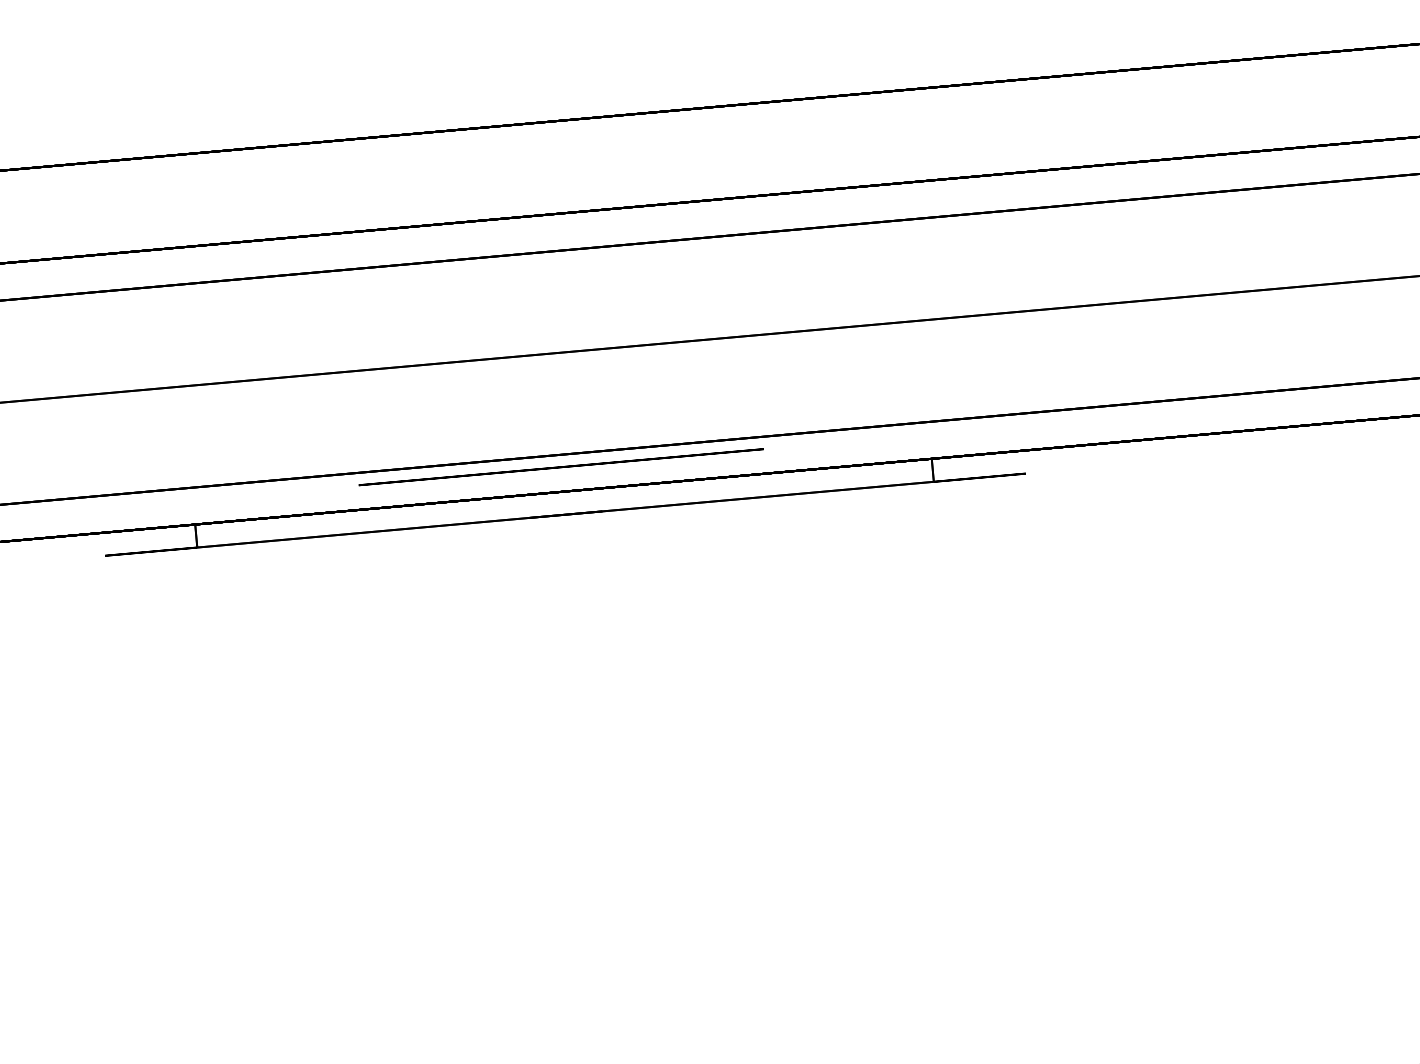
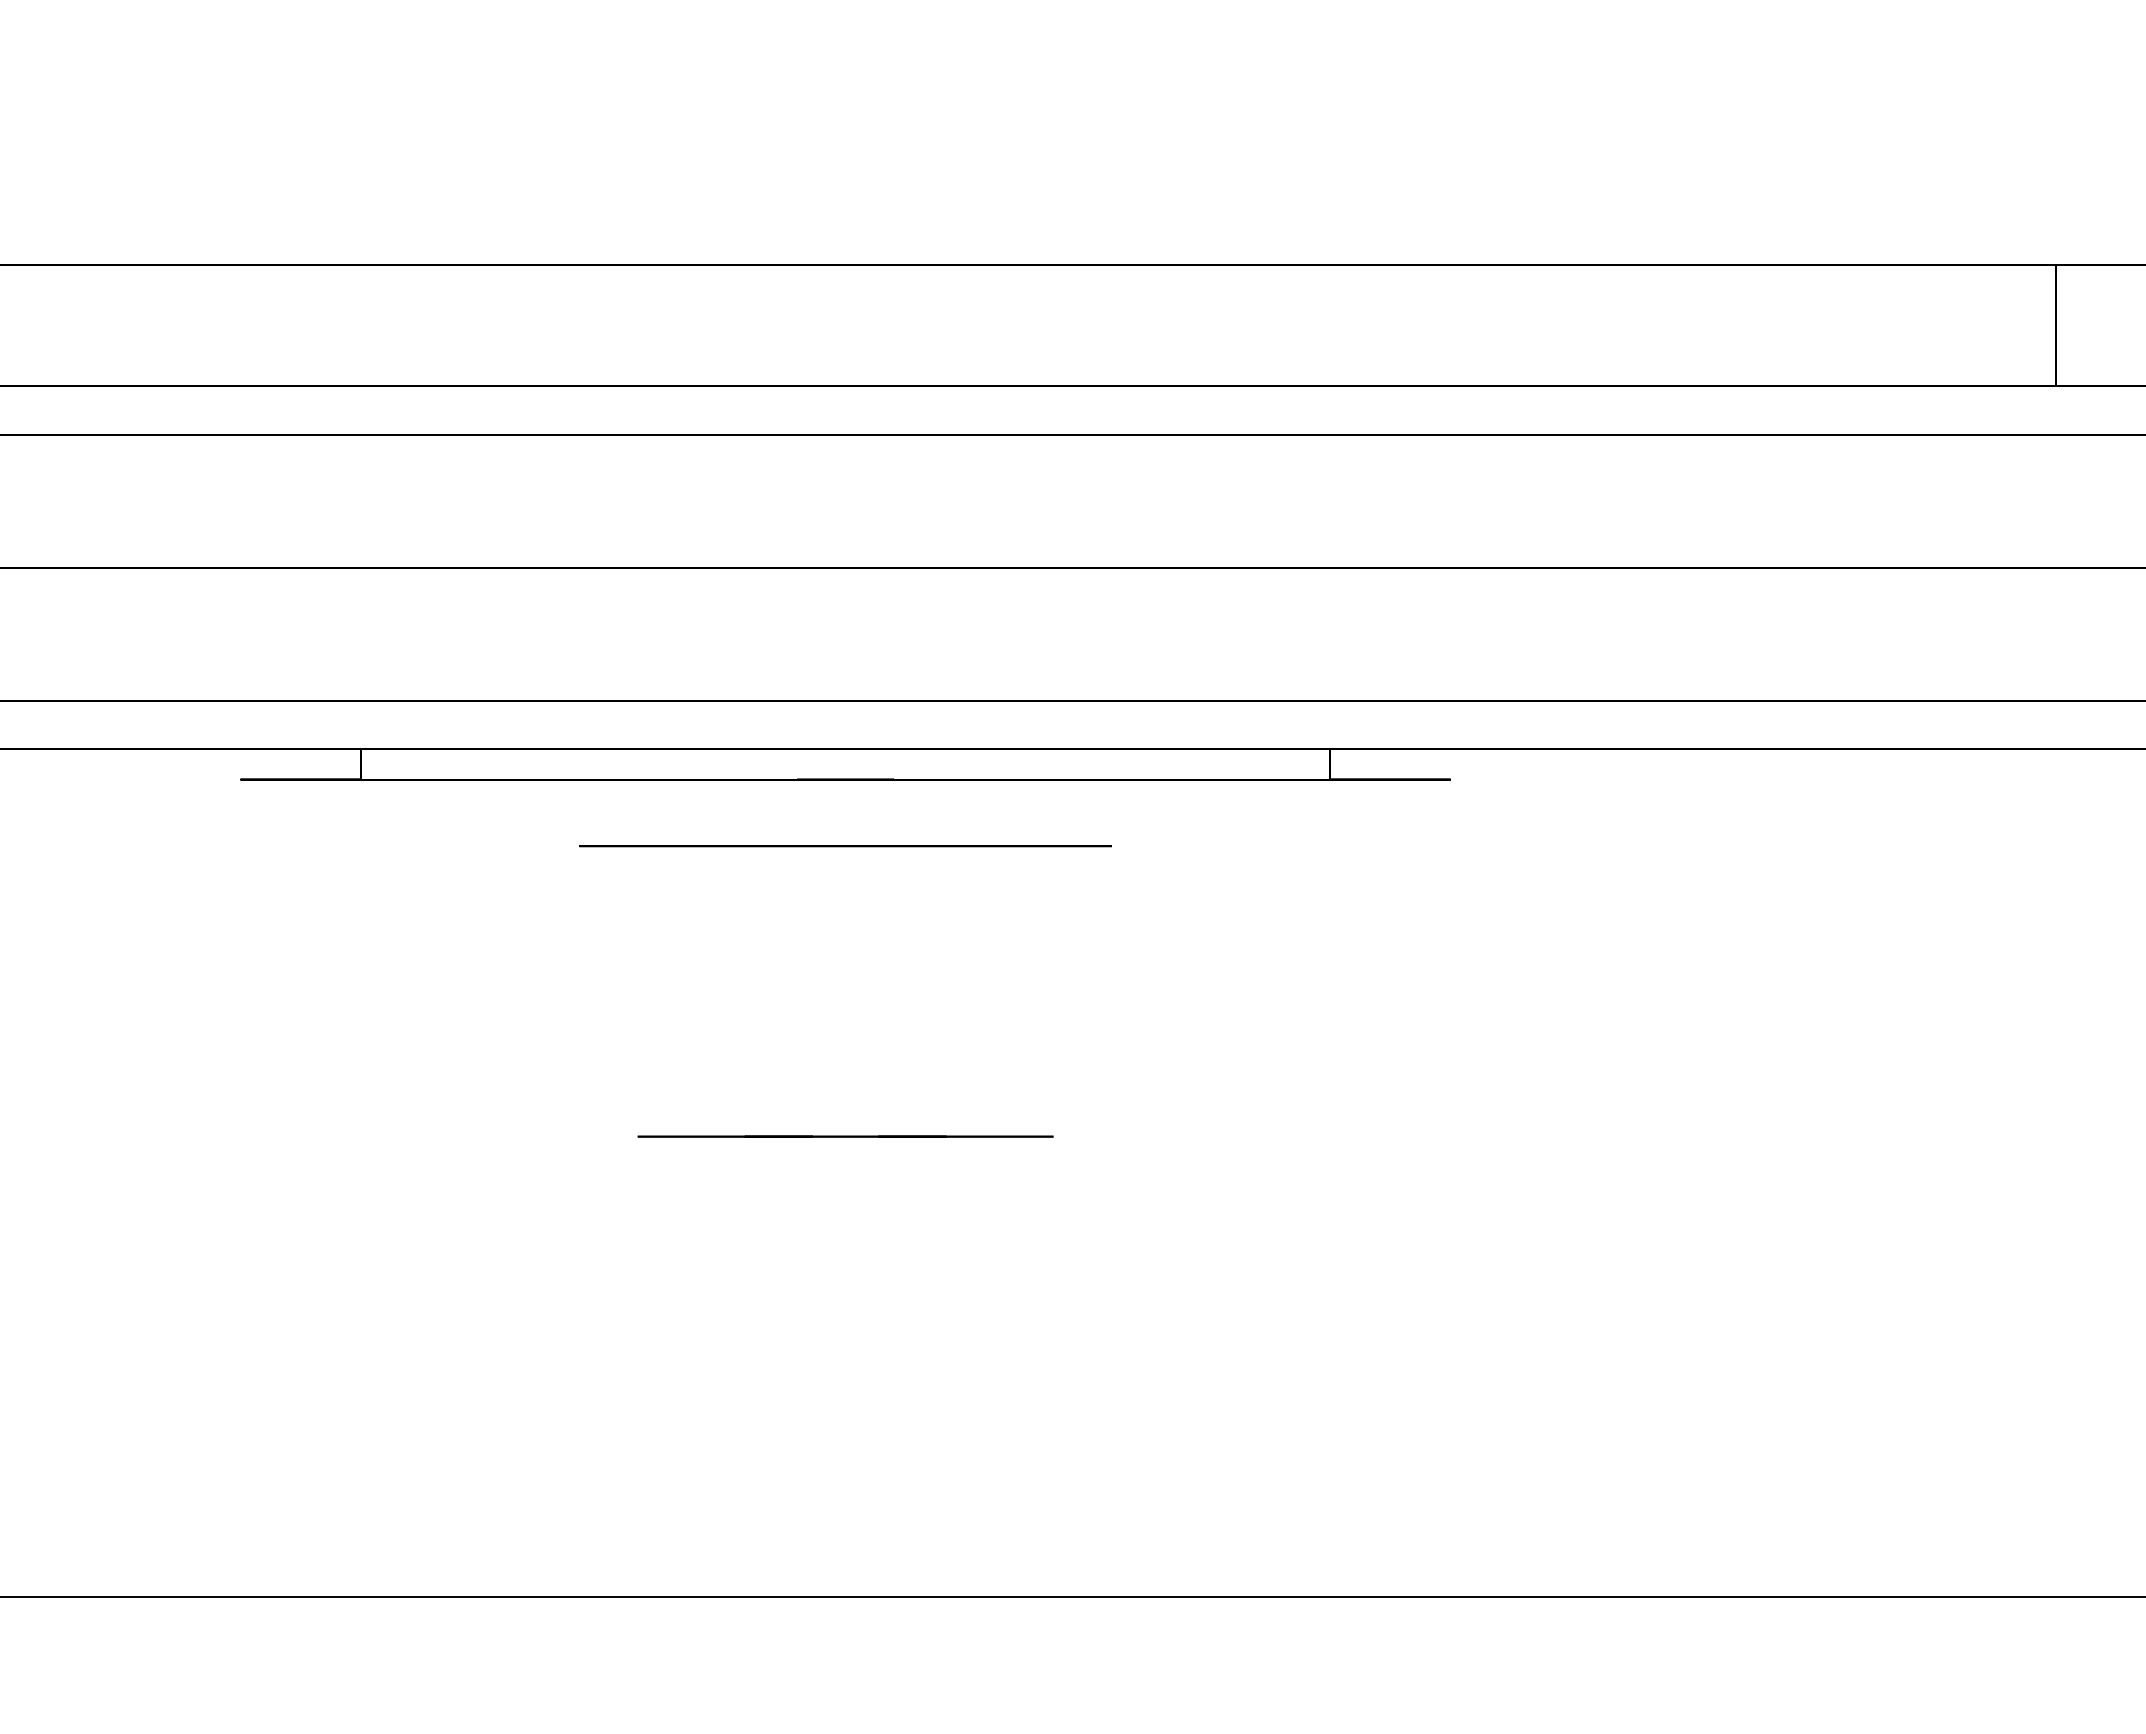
circle: (561, 467) -> (845, 846), moved
line: (589, 786) -> (845, 1136), added

